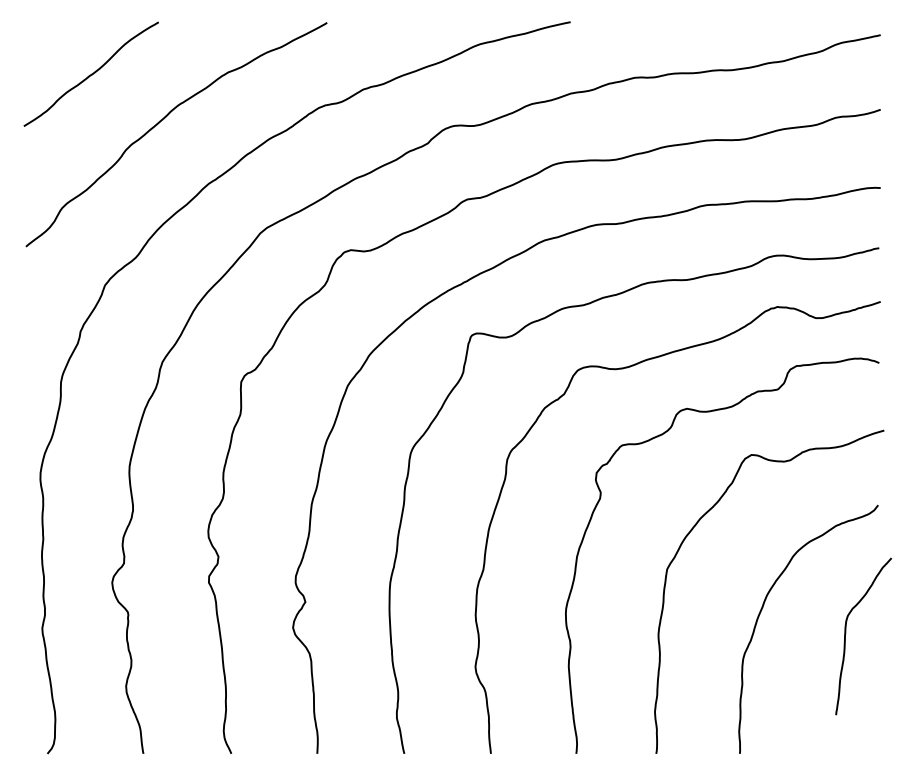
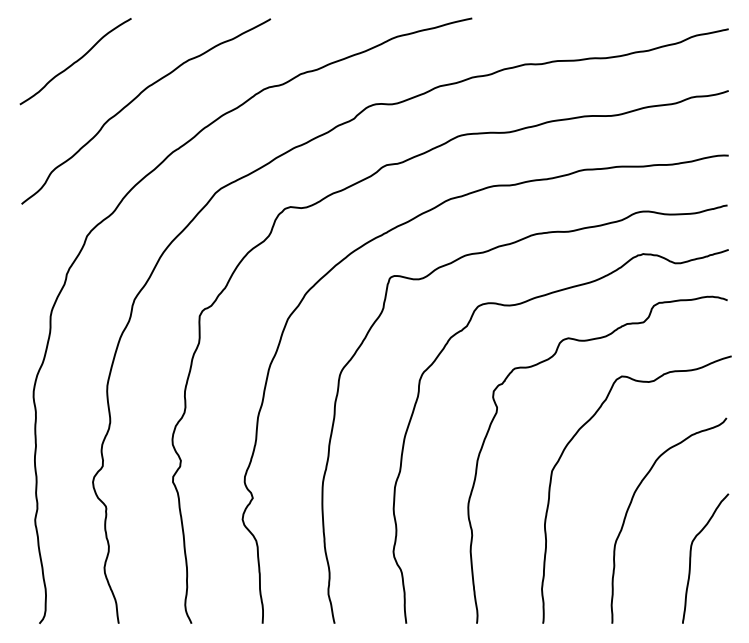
curve: (846, 636) -> (691, 558), moved

